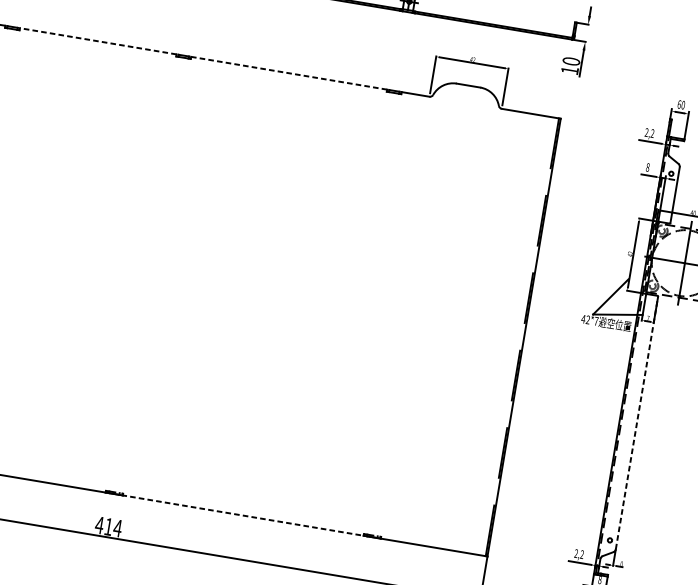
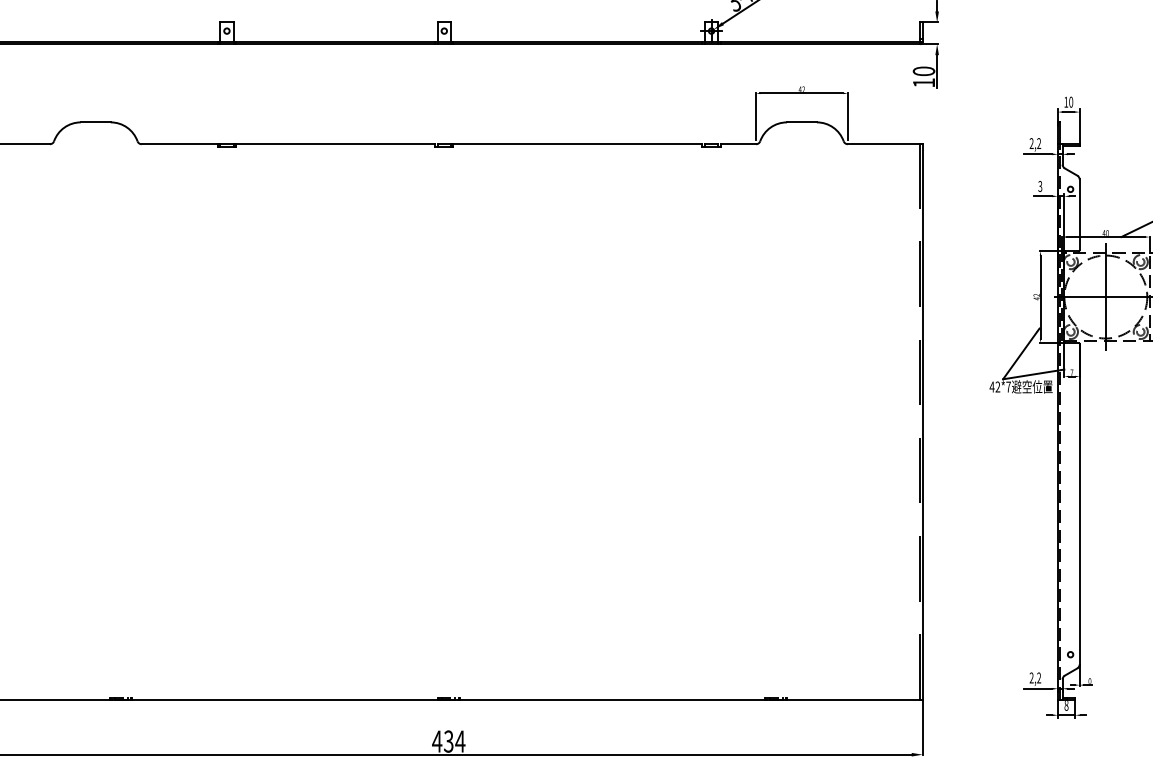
line: (98, 41) -> (335, 144), dashed -> solid
line: (288, 73) -> (577, 144), dashed -> solid
text: (679, 104) -> (1066, 101), 60 -> 10
text: (648, 167) -> (1040, 186), 8 -> 3
line: (636, 422) -> (1079, 503), dashed -> solid
line: (243, 515) -> (612, 699), dashed -> solid
text: (108, 526) -> (448, 741), 414 -> 434

